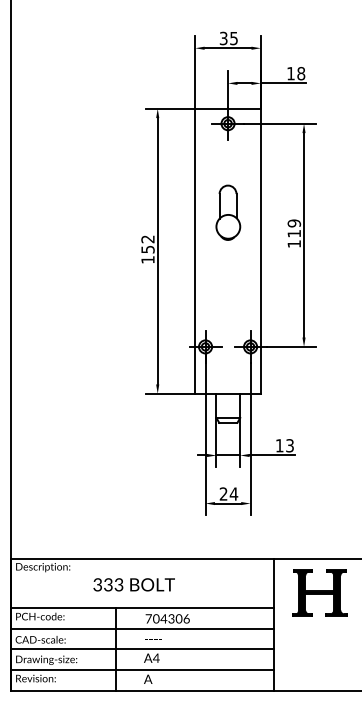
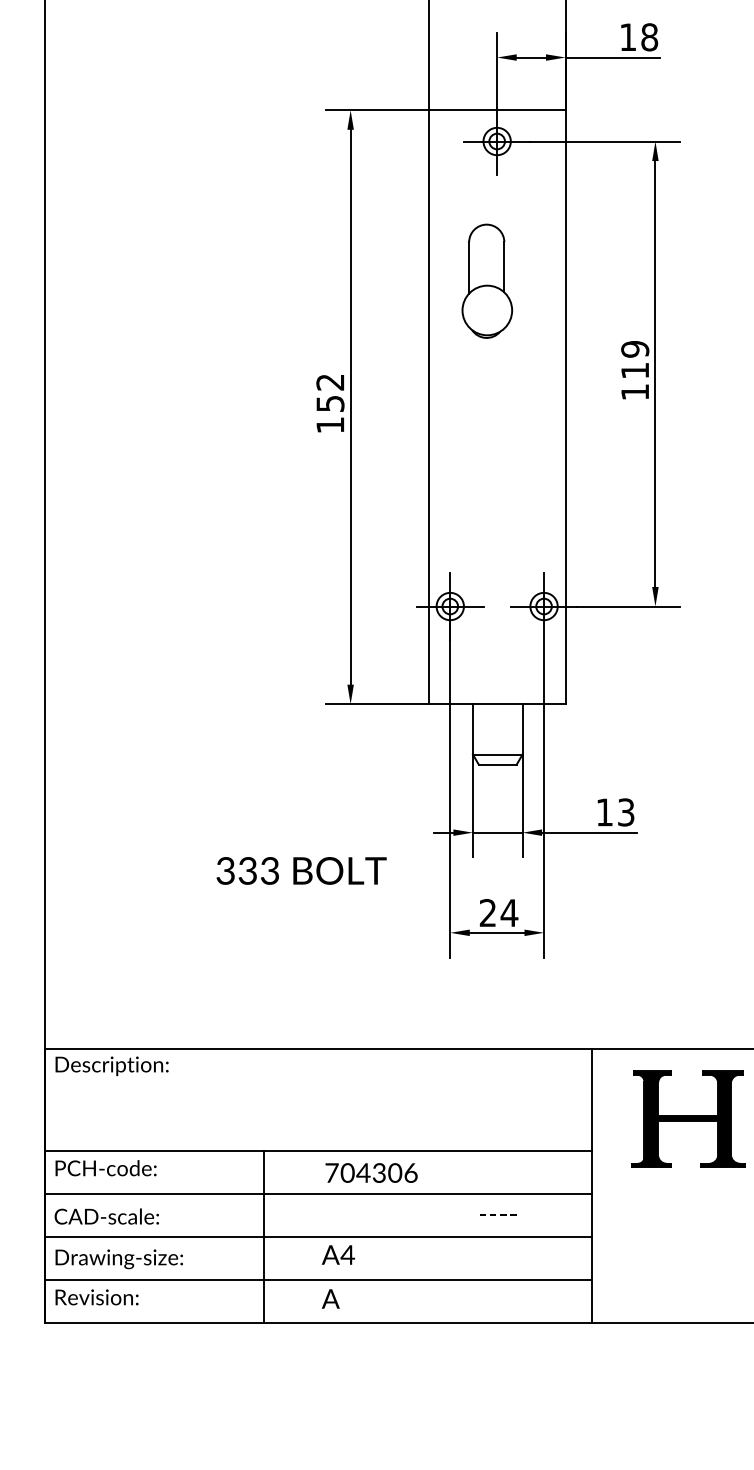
part: (228, 212) -> (487, 280), moved
text: (133, 584) -> (300, 870), moved
text: (153, 639) -> (498, 1216), moved

